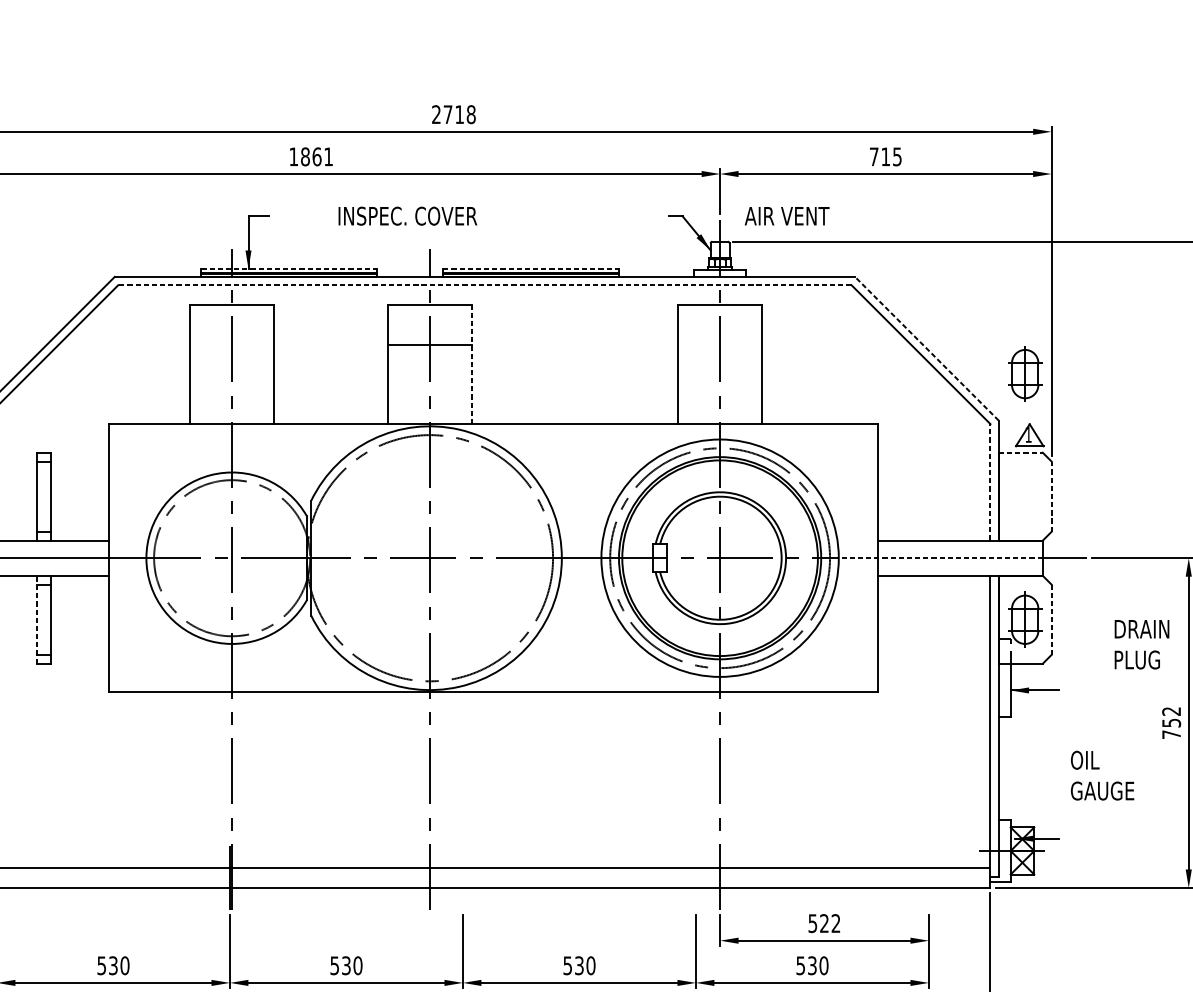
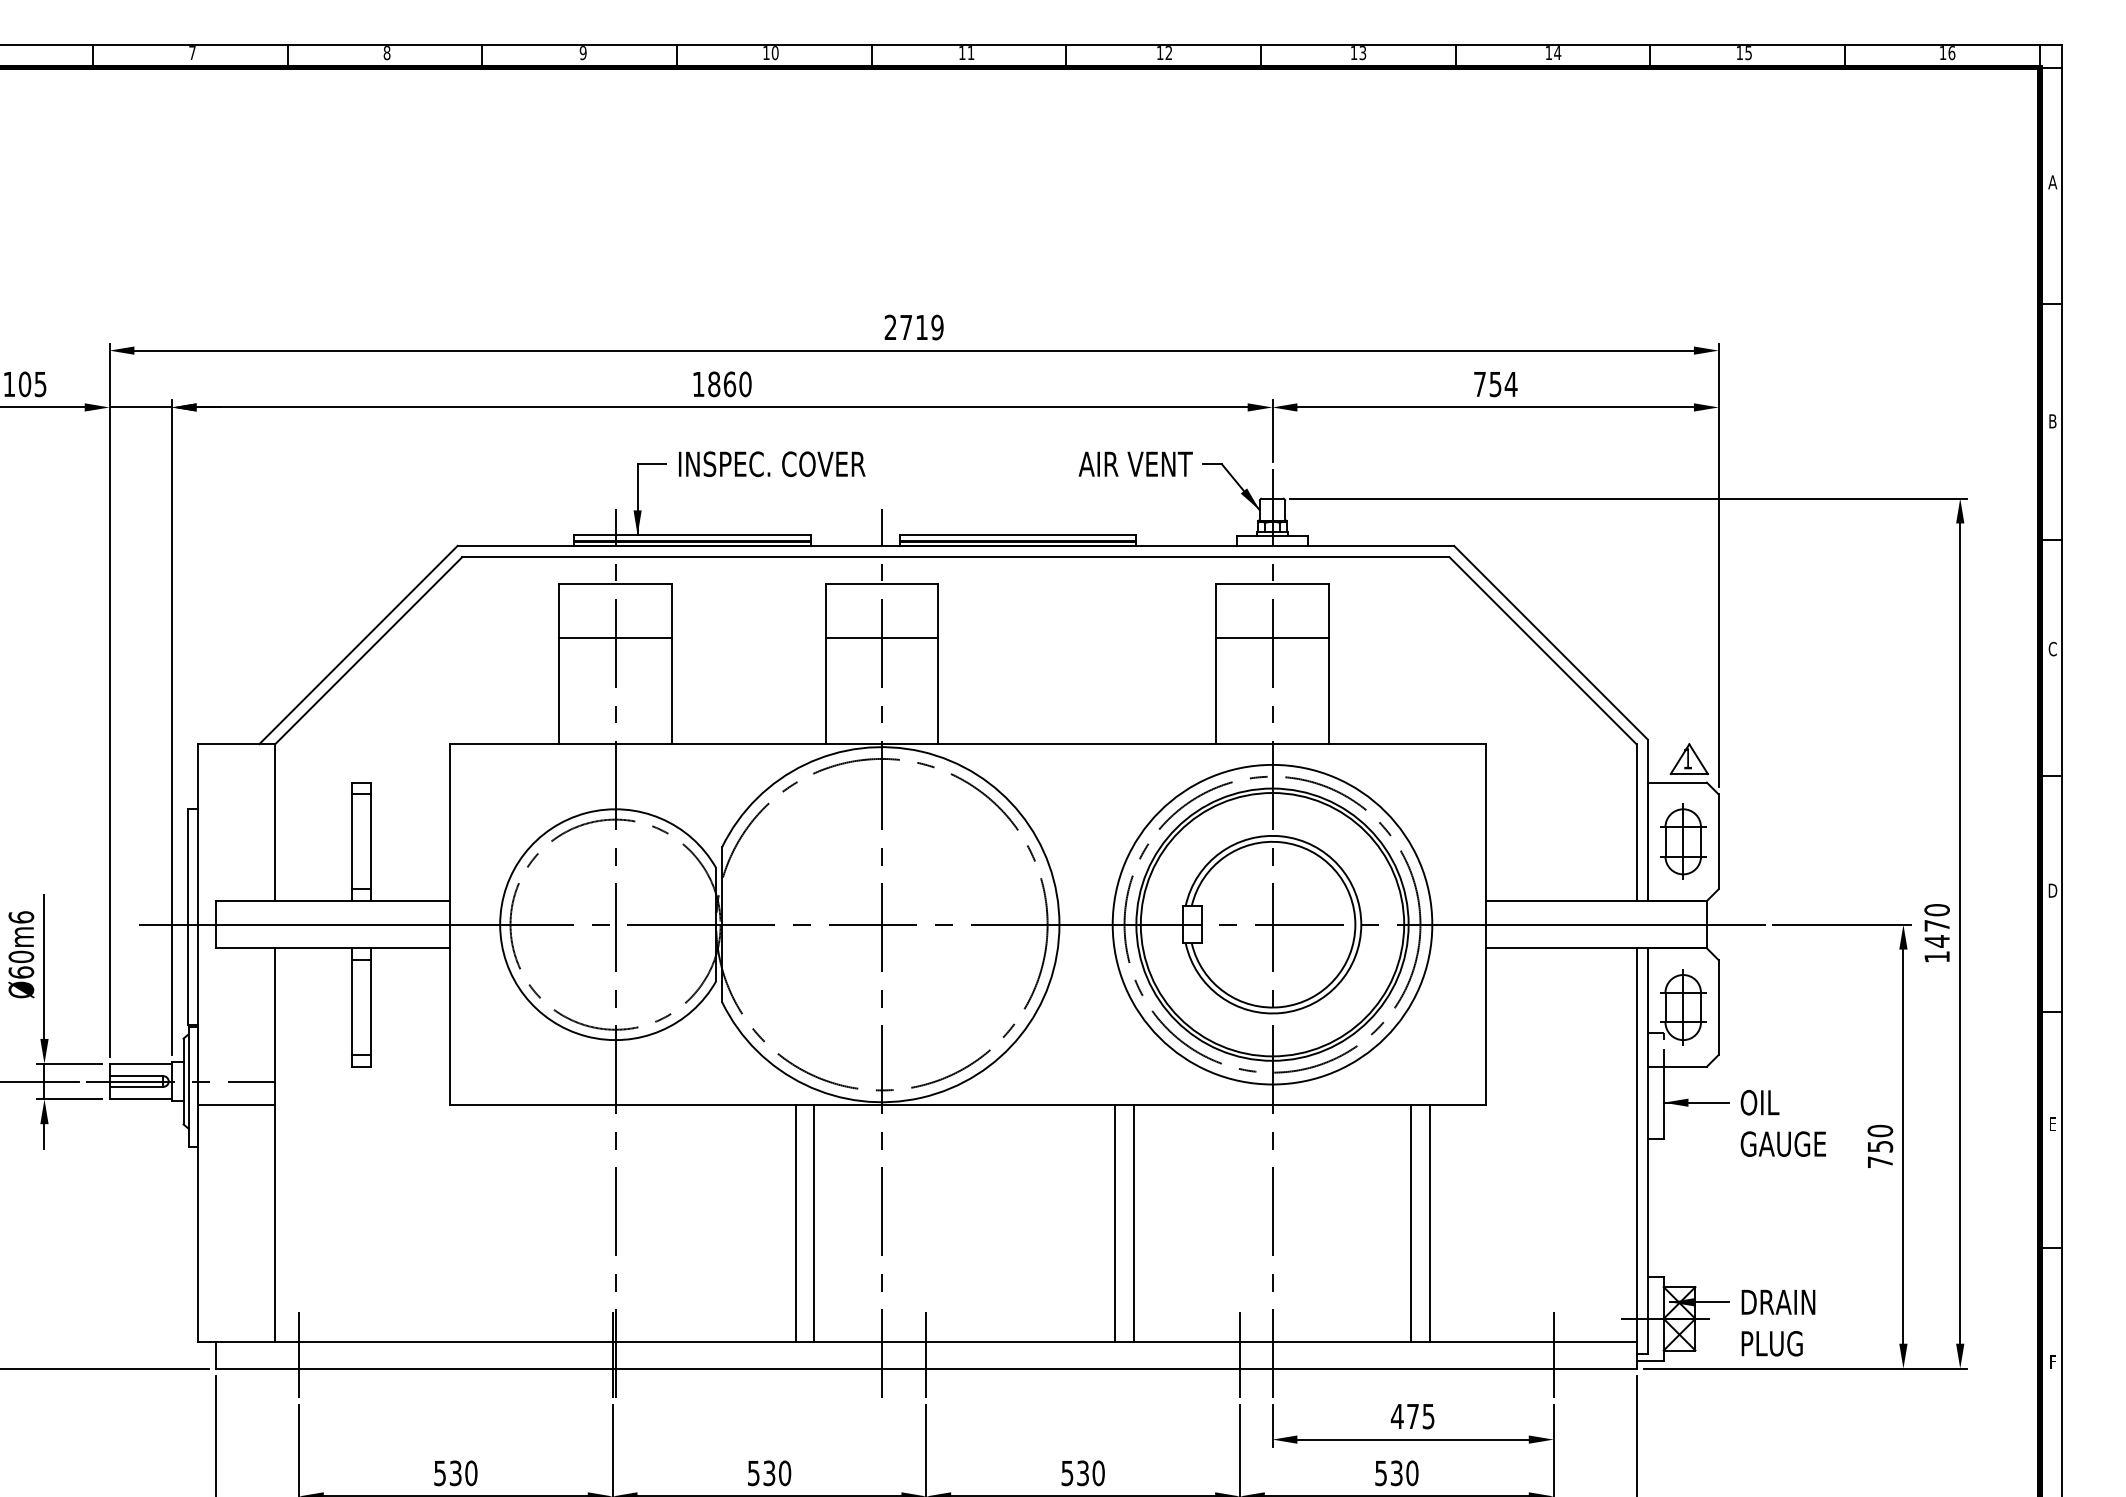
text: (471, 114) -> (937, 327), 2718 -> 2719
text: (328, 156) -> (745, 384), 1861 -> 1860
text: (891, 156) -> (1503, 384), 715 -> 754
text: (786, 215) -> (1135, 463), moved
text: (408, 216) -> (772, 464), moved
line: (290, 269) -> (693, 535), dashed -> solid
line: (531, 269) -> (1018, 535), dashed -> solid
line: (484, 285) -> (955, 557), dashed -> solid
line: (232, 344) -> (615, 637), added
line: (720, 344) -> (1272, 637), added
line: (926, 348) -> (1550, 642), dashed -> solid
line: (472, 364) -> (938, 664), dashed -> solid
part: (1025, 373) -> (1683, 841), moved
line: (1020, 452) -> (1677, 782), dashed -> solid
line: (990, 482) -> (1636, 822), dashed -> solid
line: (1051, 496) -> (1718, 841), dashed -> solid
line: (940, 558) -> (1569, 924), dashed -> solid
line: (36, 619) -> (352, 1007), dashed -> solid
line: (1051, 619) -> (1718, 1007), dashed -> solid
text: (1142, 644) -> (1778, 1322), moved
text: (1171, 711) -> (1880, 1130), 752 -> 750
text: (1101, 775) -> (1782, 1123), moved
line: (365, 780) -> (795, 1223), added
line: (379, 780) -> (814, 1223), added
line: (603, 780) -> (1115, 1223), added
line: (617, 780) -> (1134, 1223), added
line: (823, 780) -> (1411, 1223), added
line: (836, 780) -> (1429, 1223), added
line: (463, 878) -> (926, 1355), added
line: (695, 878) -> (1239, 1355), added
line: (928, 878) -> (1553, 1355), added
text: (824, 923) -> (1412, 1416), 522 -> 475

